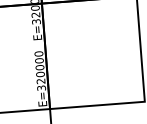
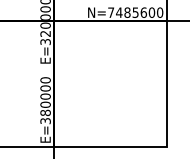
text: (40, 80) -> (45, 112), E=320000 -> E=380000

